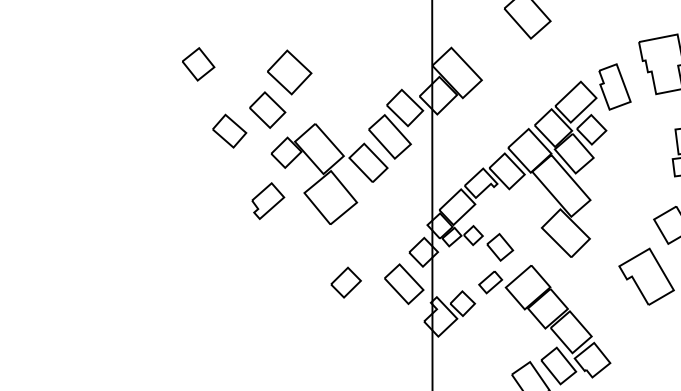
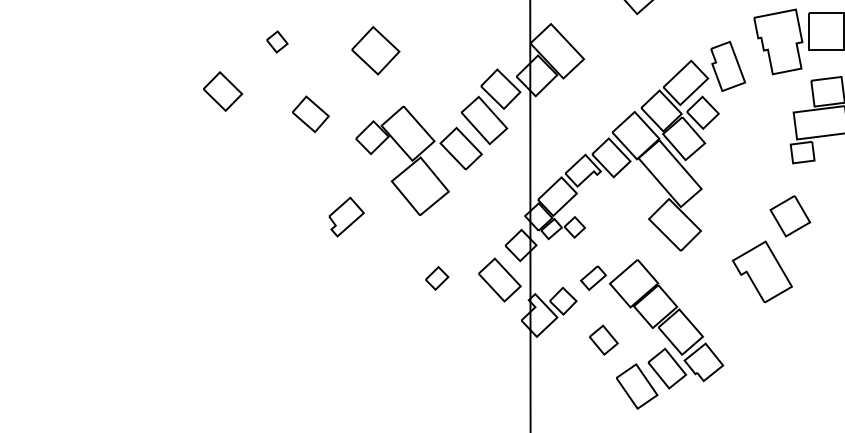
part: (198, 63) -> (277, 41), size x0.6
part: (268, 110) -> (223, 91), moved
part: (268, 200) -> (346, 216), moved
part: (499, 246) -> (603, 339), moved
part: (346, 282) -> (437, 278), size x0.7

